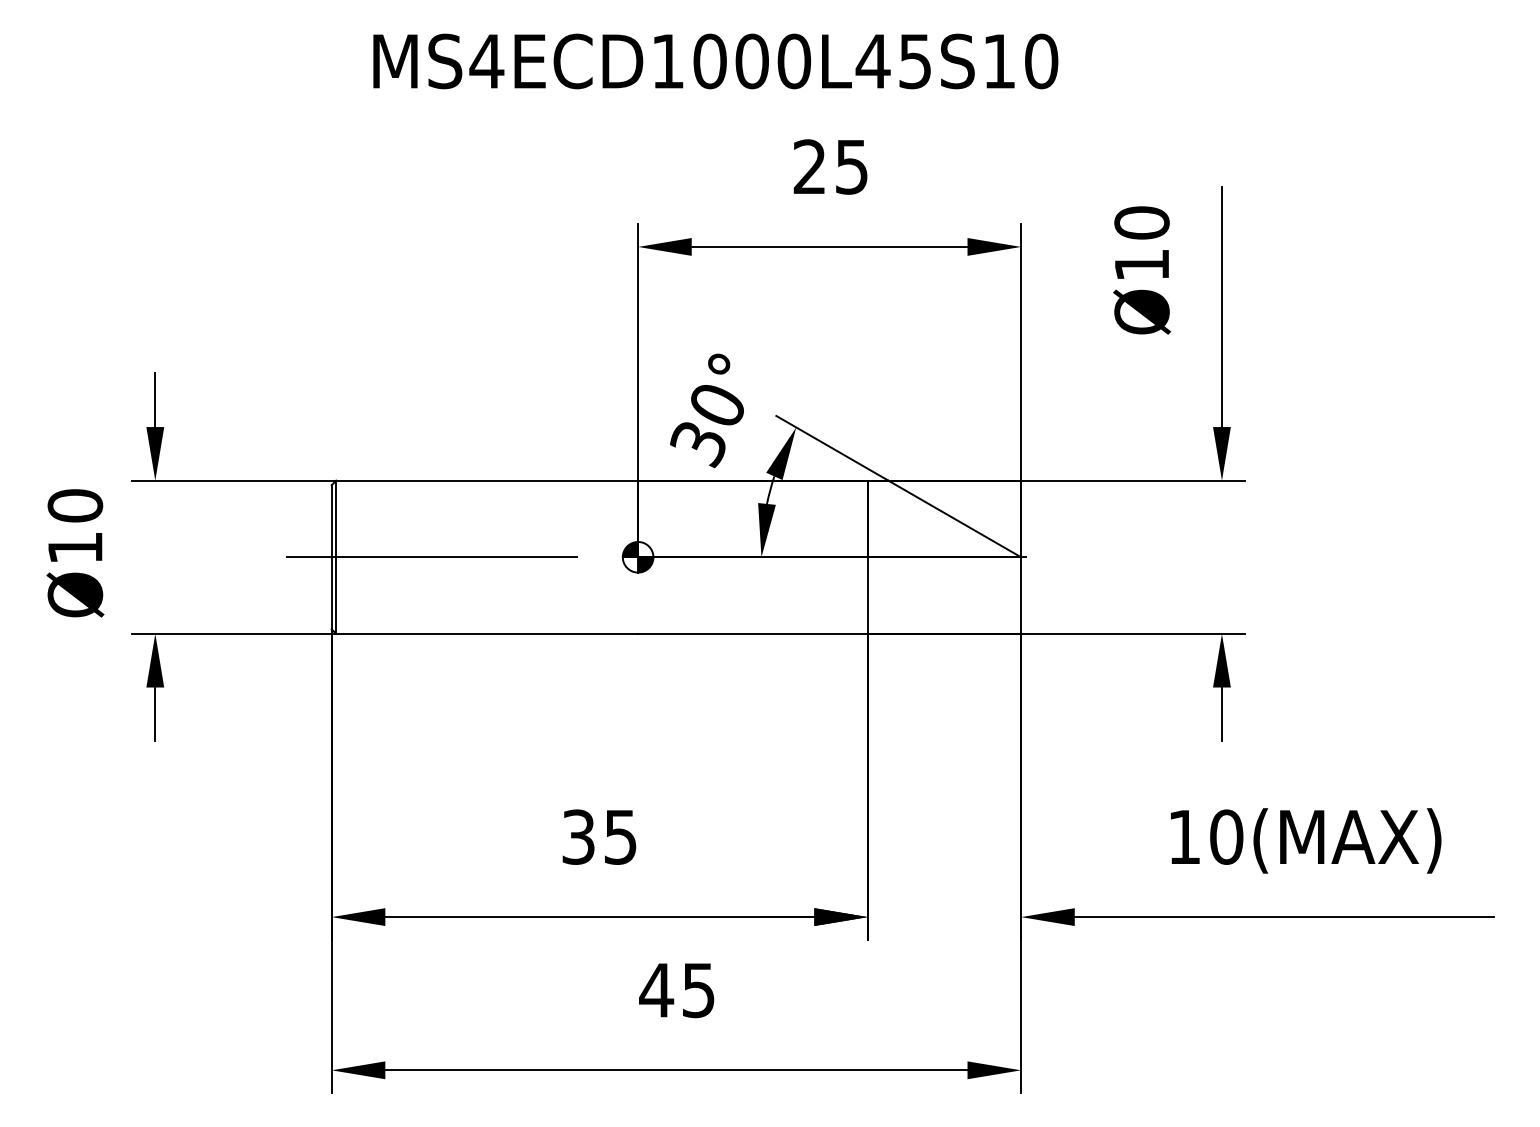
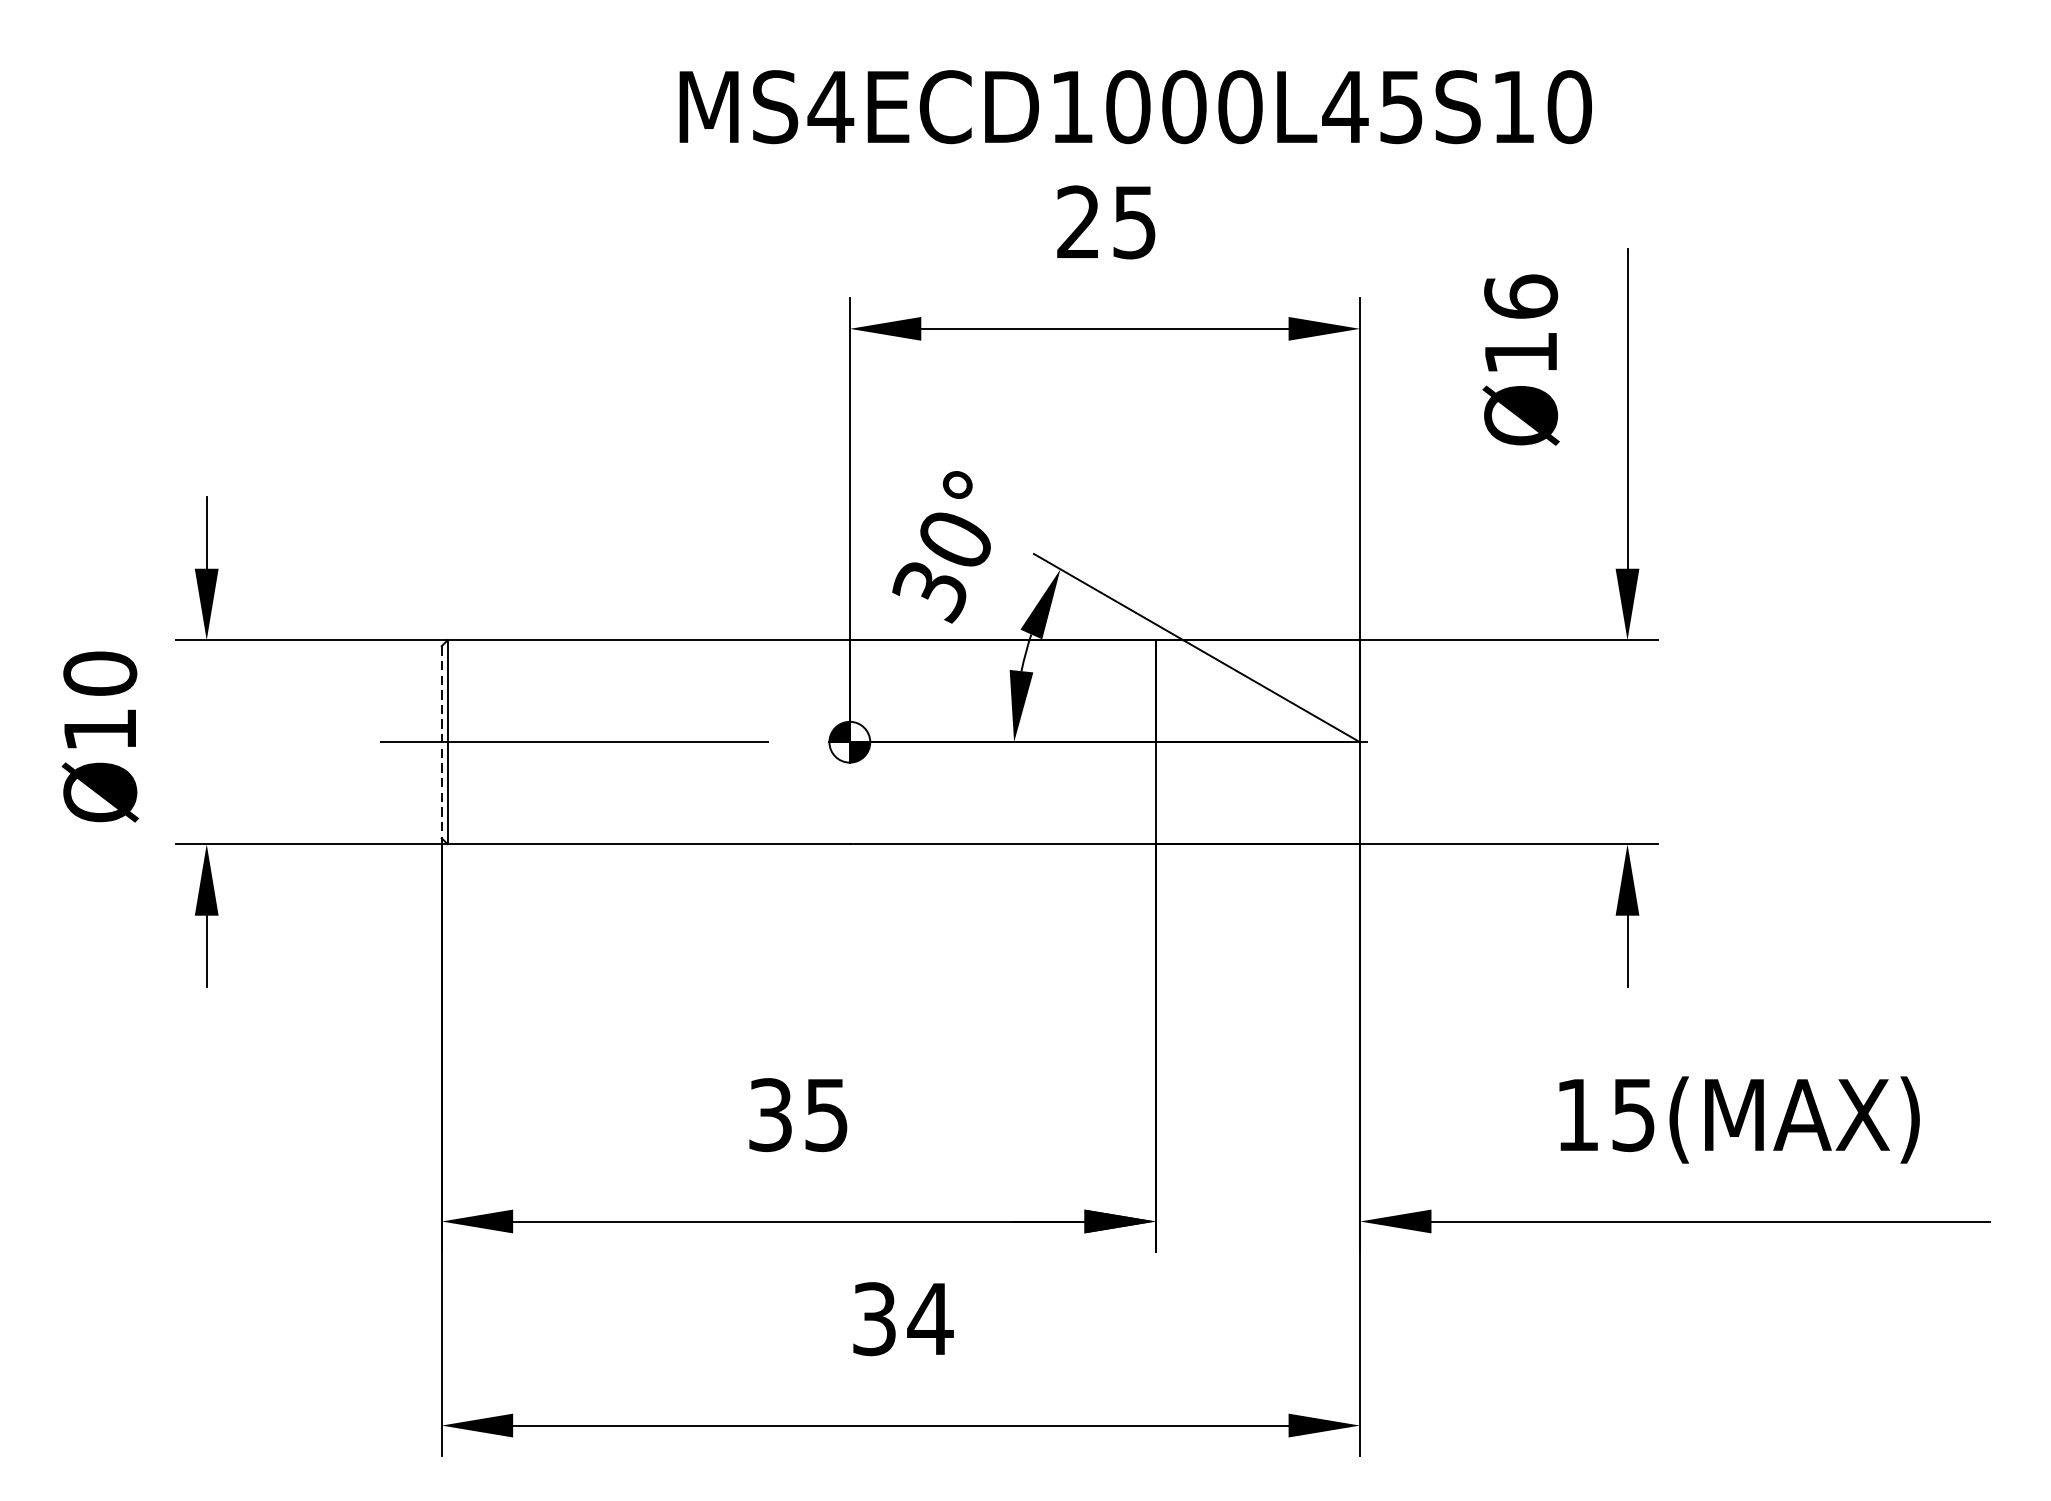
text: (715, 61) -> (1135, 107), moved
text: (1141, 222) -> (1520, 296), Ø10 -> Ø16
line: (331, 557) -> (441, 742), solid -> dashed
text: (1226, 836) -> (1633, 1114), 10(MAX) -> 15(MAX)
text: (677, 990) -> (902, 1319), 45 -> 34

